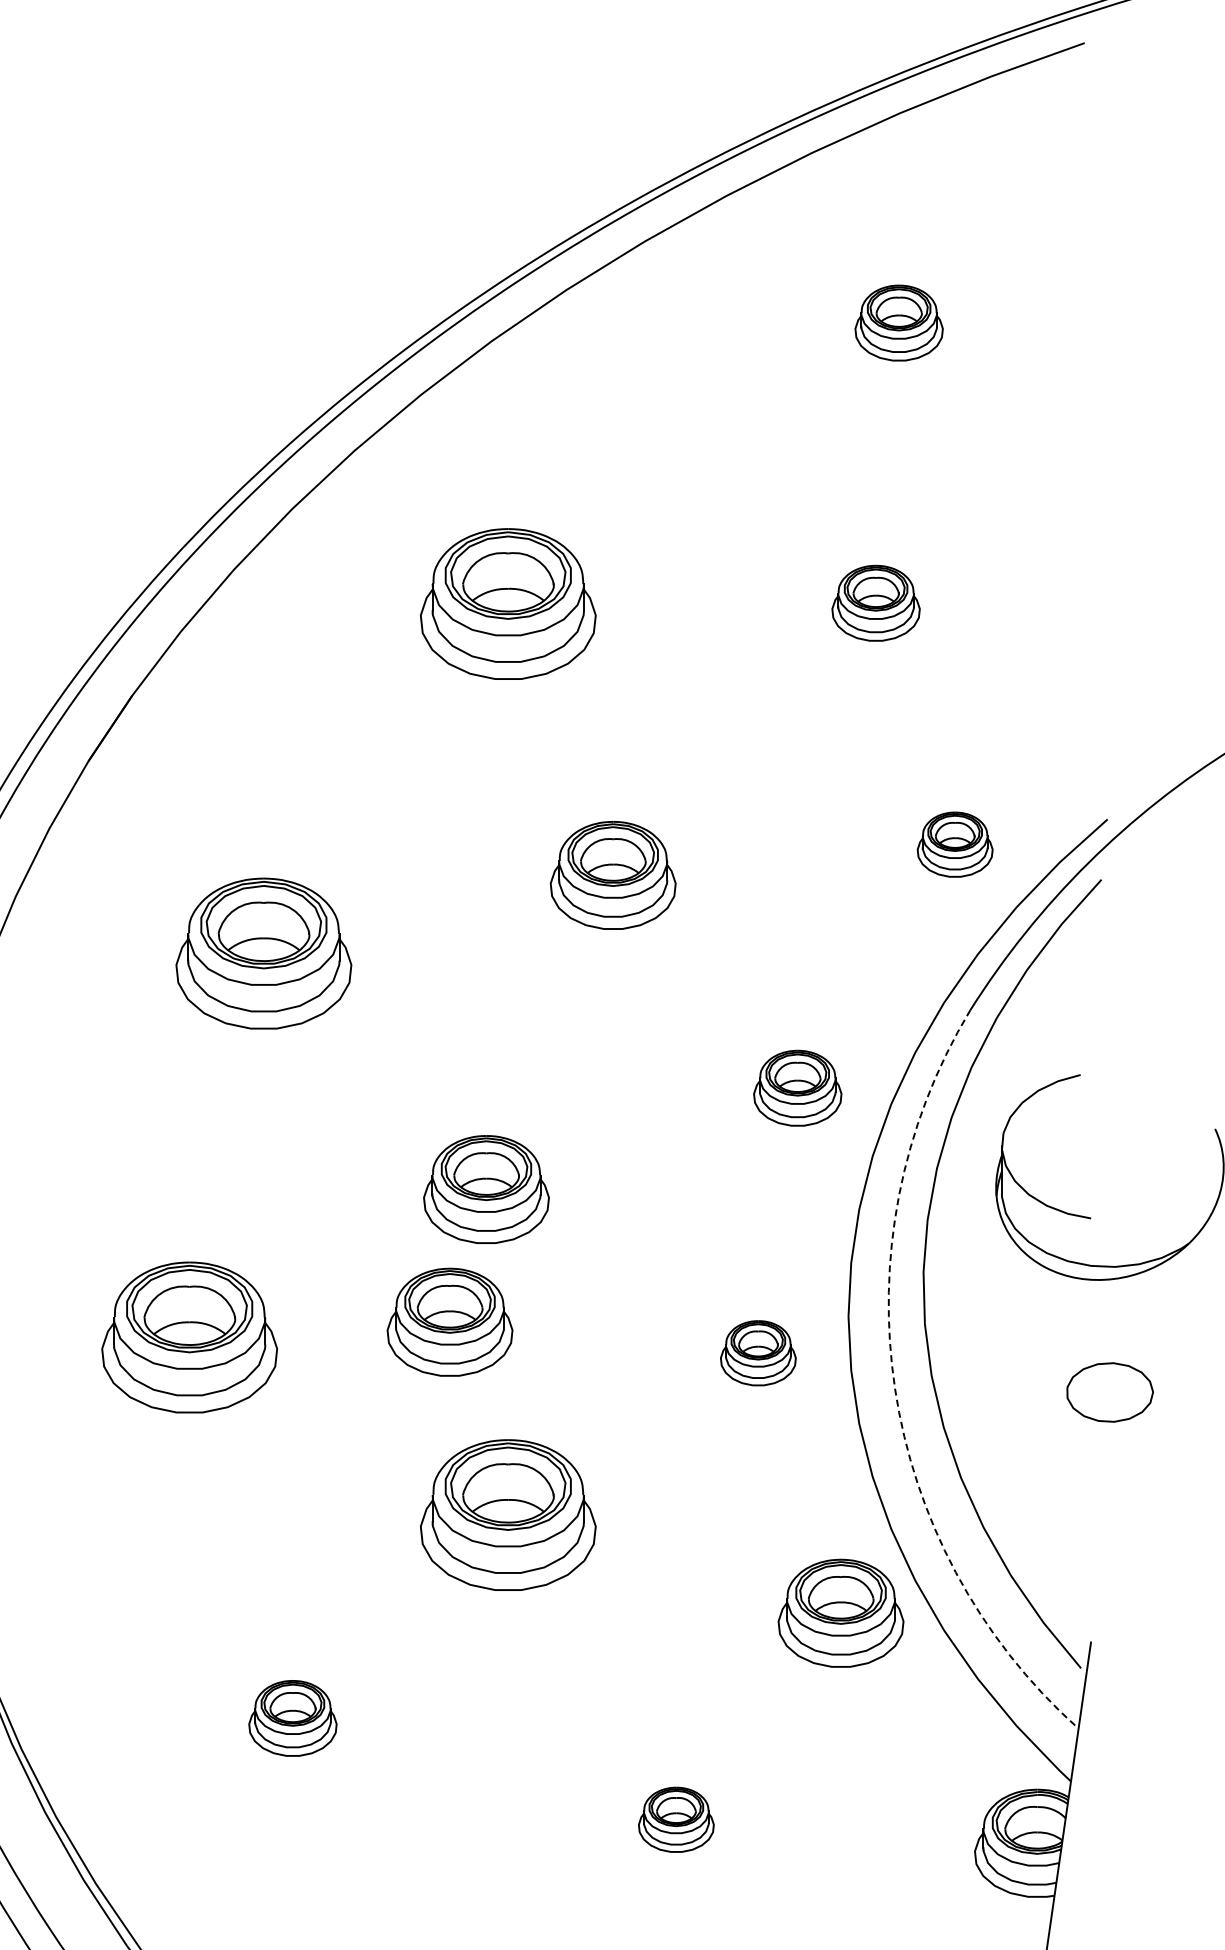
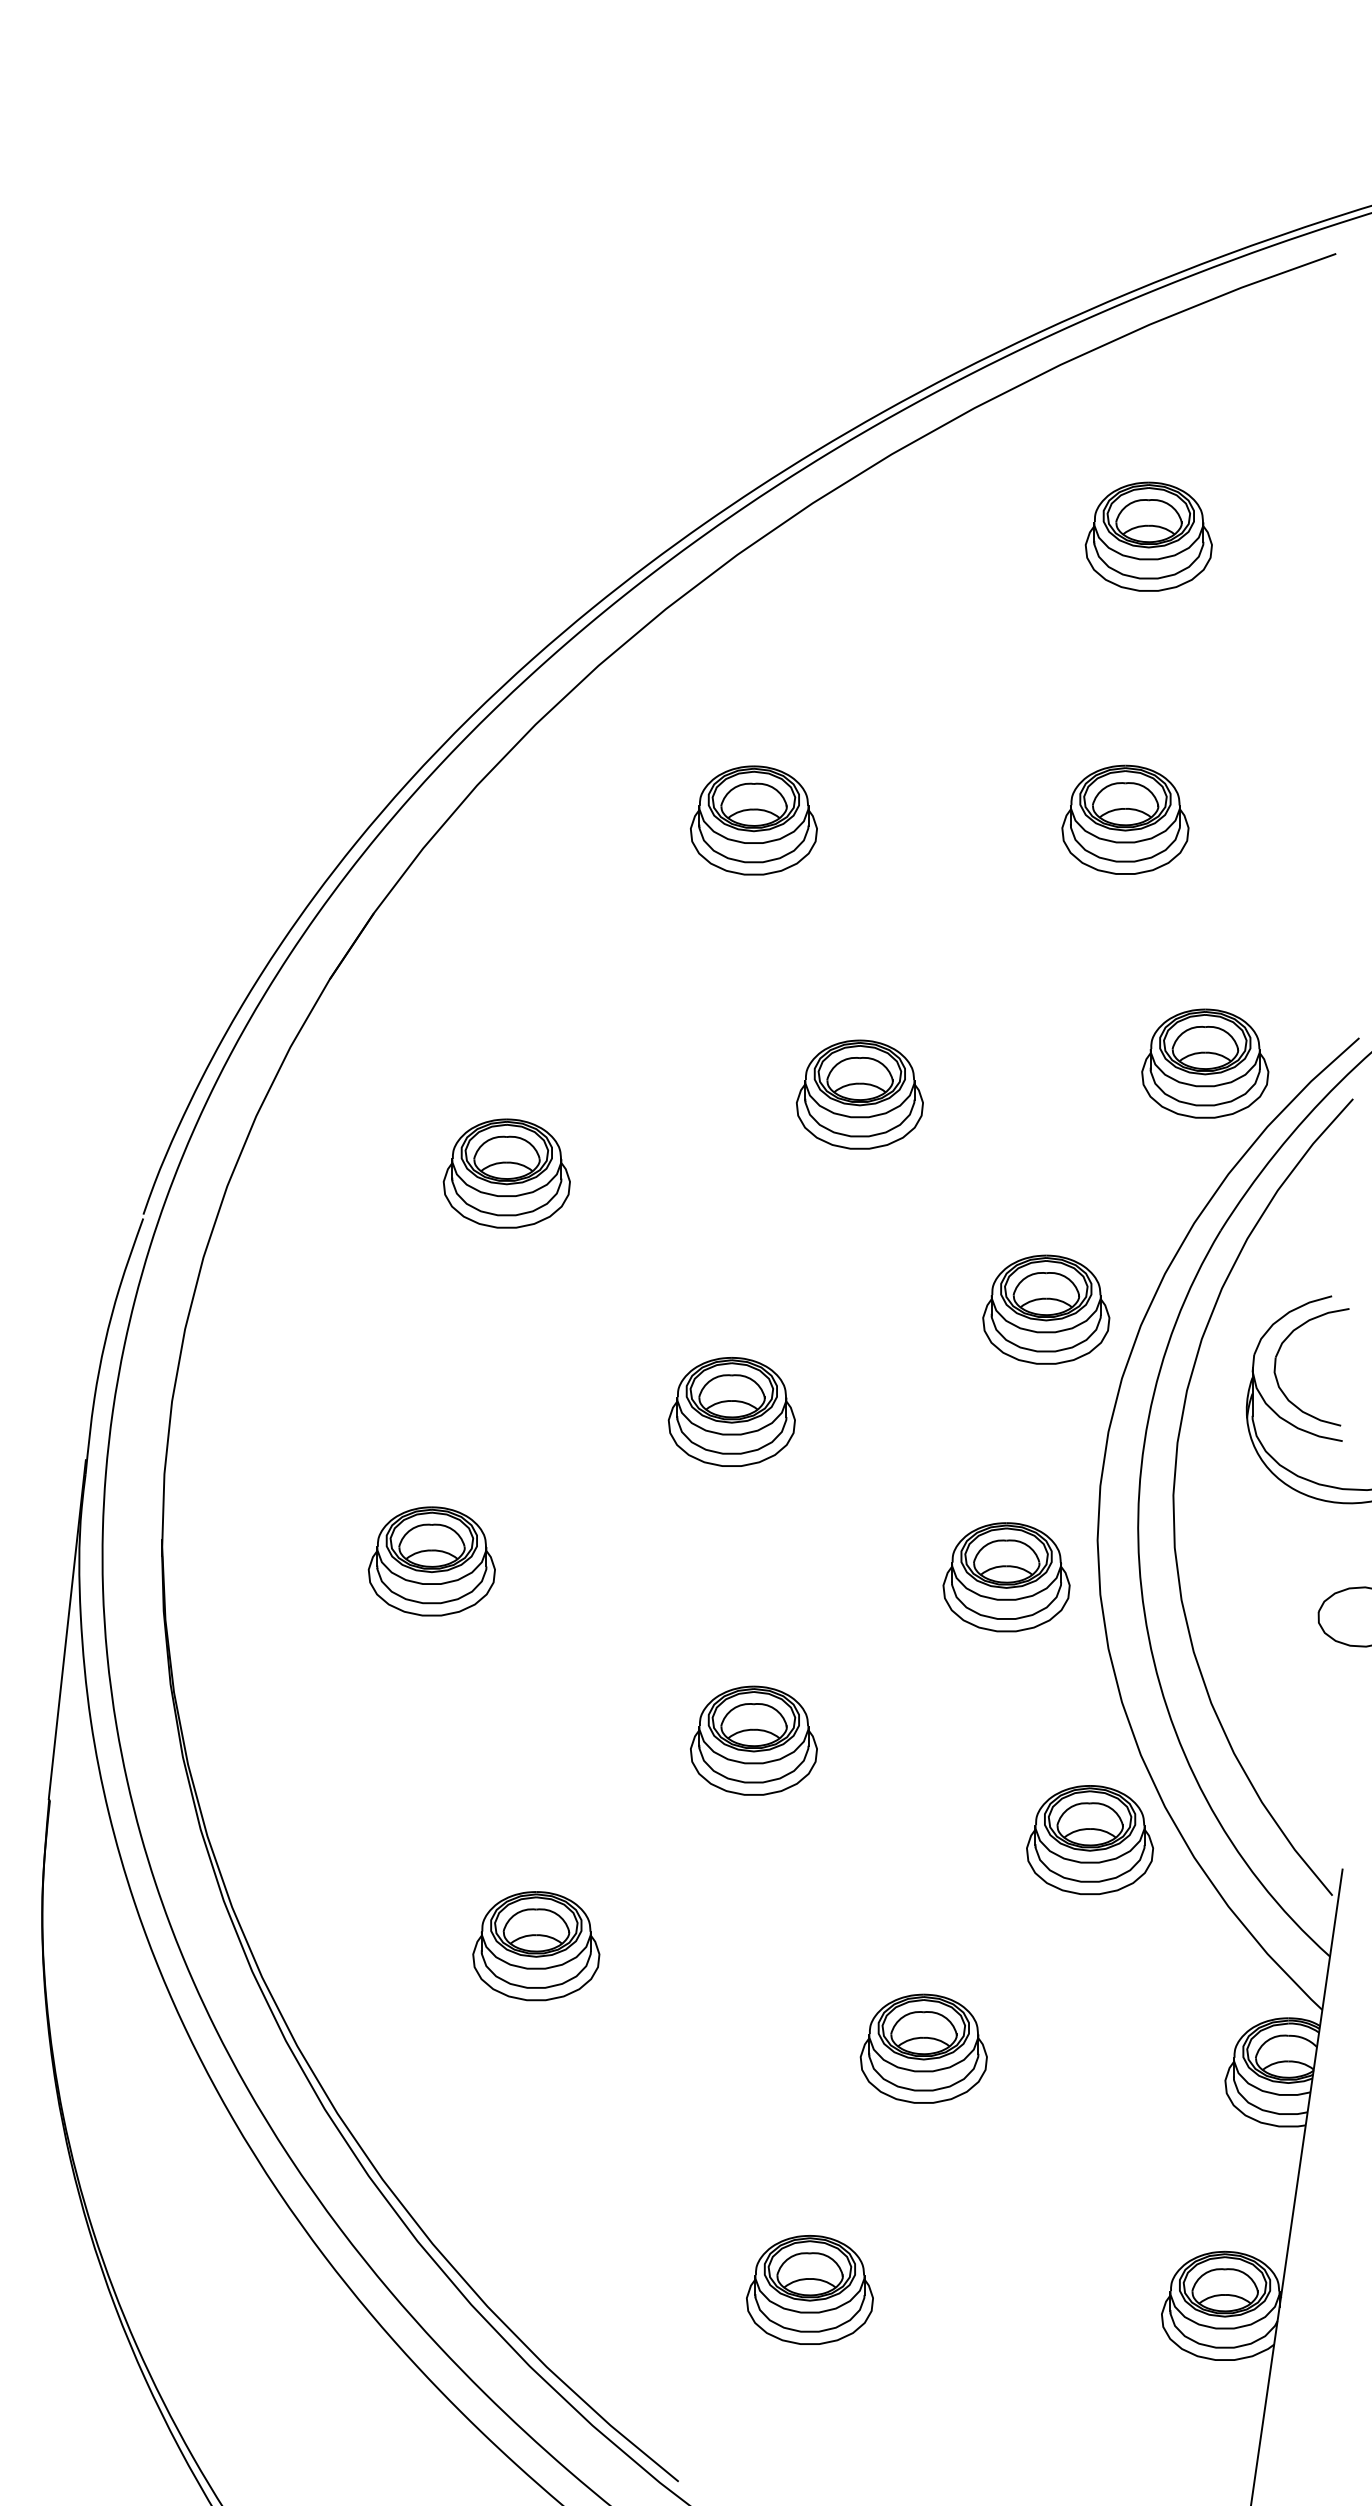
part: (898, 322) -> (1148, 536), size x1.43
part: (876, 603) -> (1125, 819), size x1.43
part: (507, 604) -> (753, 820), size x0.71
part: (955, 844) -> (1205, 1063), size x1.67
part: (263, 953) -> (506, 1173), size x0.71
part: (797, 1088) -> (1046, 1309), size x1.43
part: (1025, 1142) -> (1276, 1364), added
part: (450, 1322) -> (695, 1546), removed
part: (189, 1337) -> (431, 1561), size x0.71
part: (758, 1353) -> (1006, 1577), size x1.67
arc: (894, 1389) -> (1144, 1613), dashed -> solid
part: (507, 1514) -> (753, 1740), size x0.71
part: (293, 1718) -> (536, 1946), size x1.43
part: (676, 1819) -> (923, 2048), size x1.67

